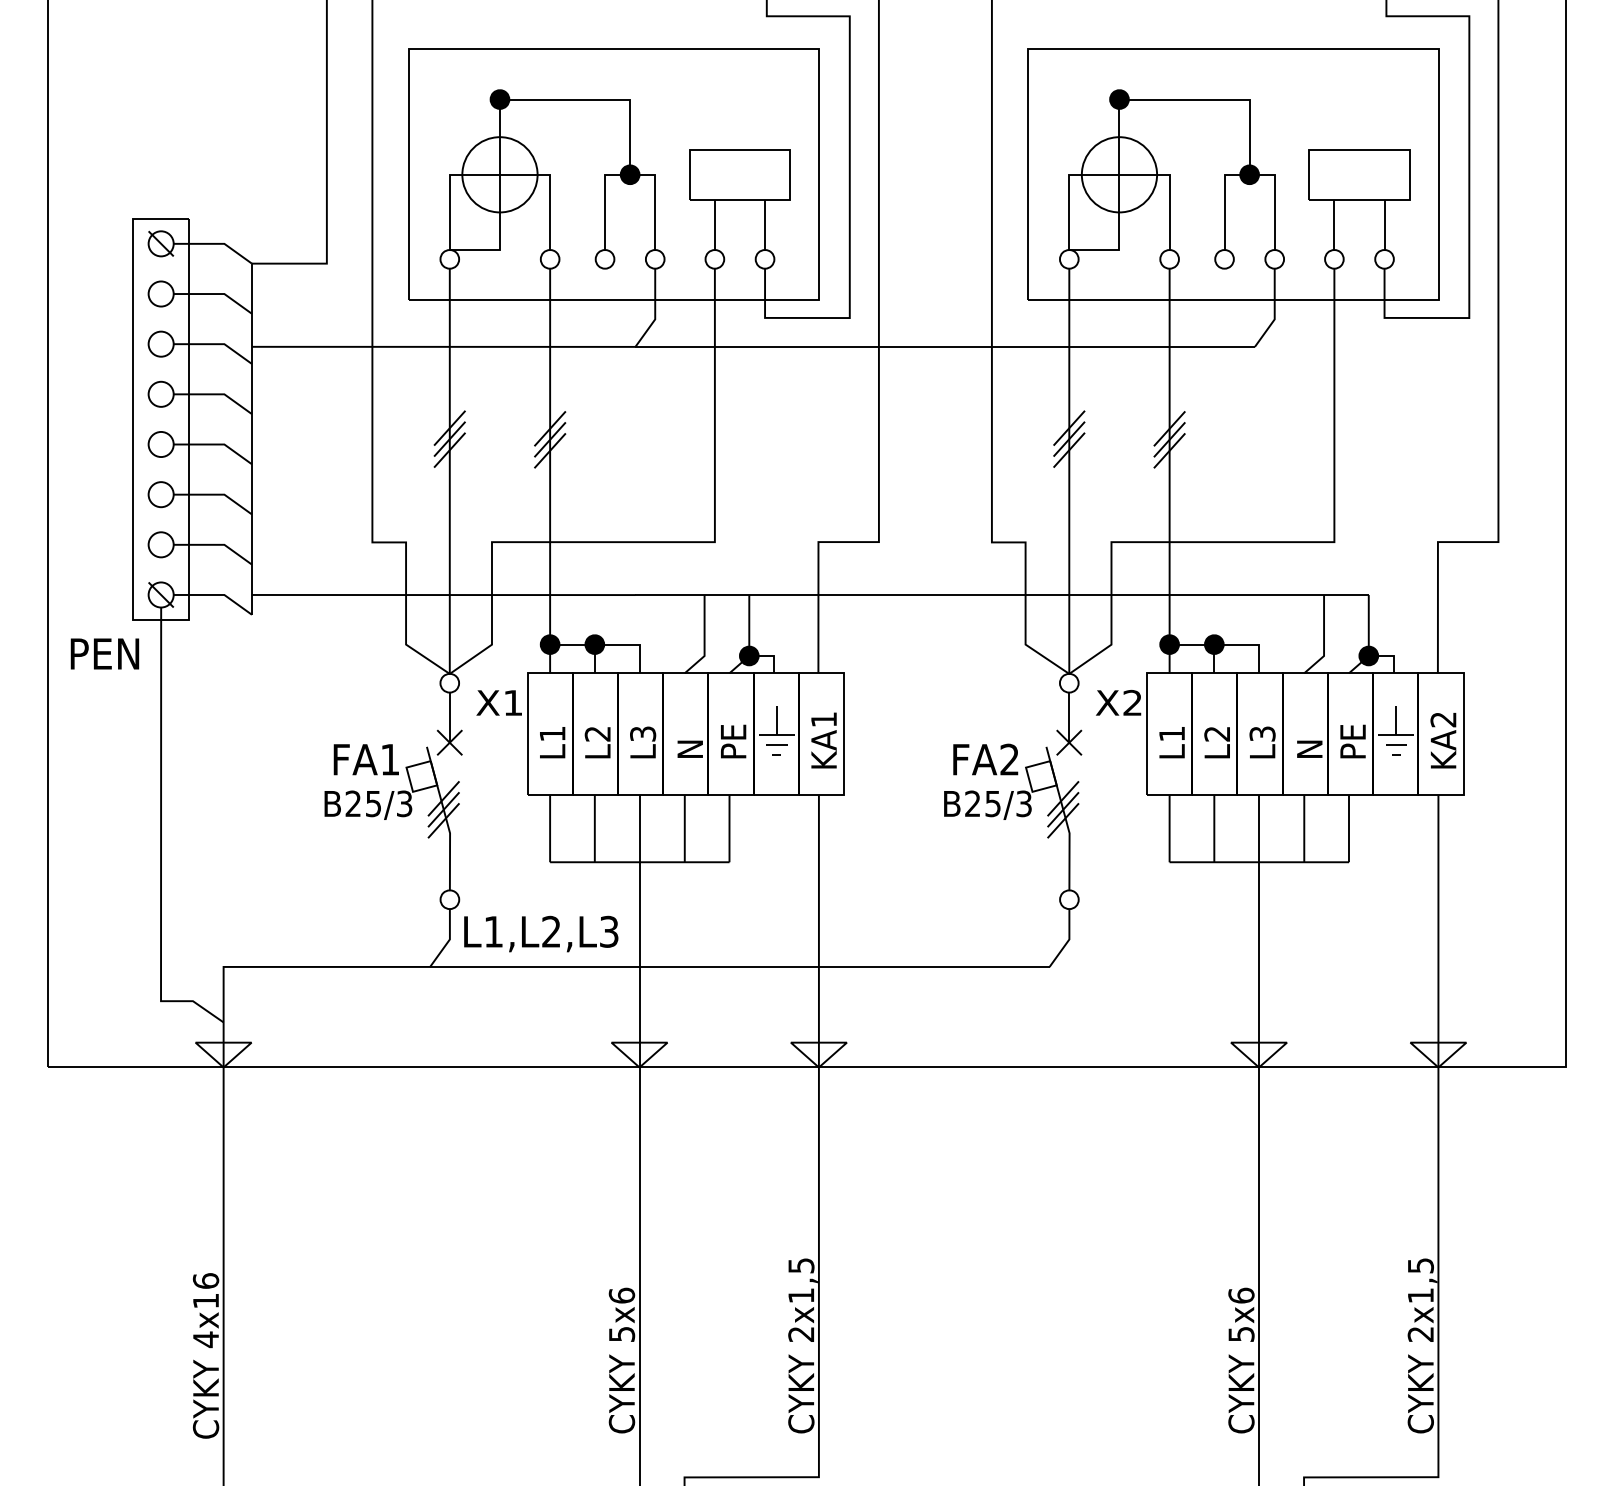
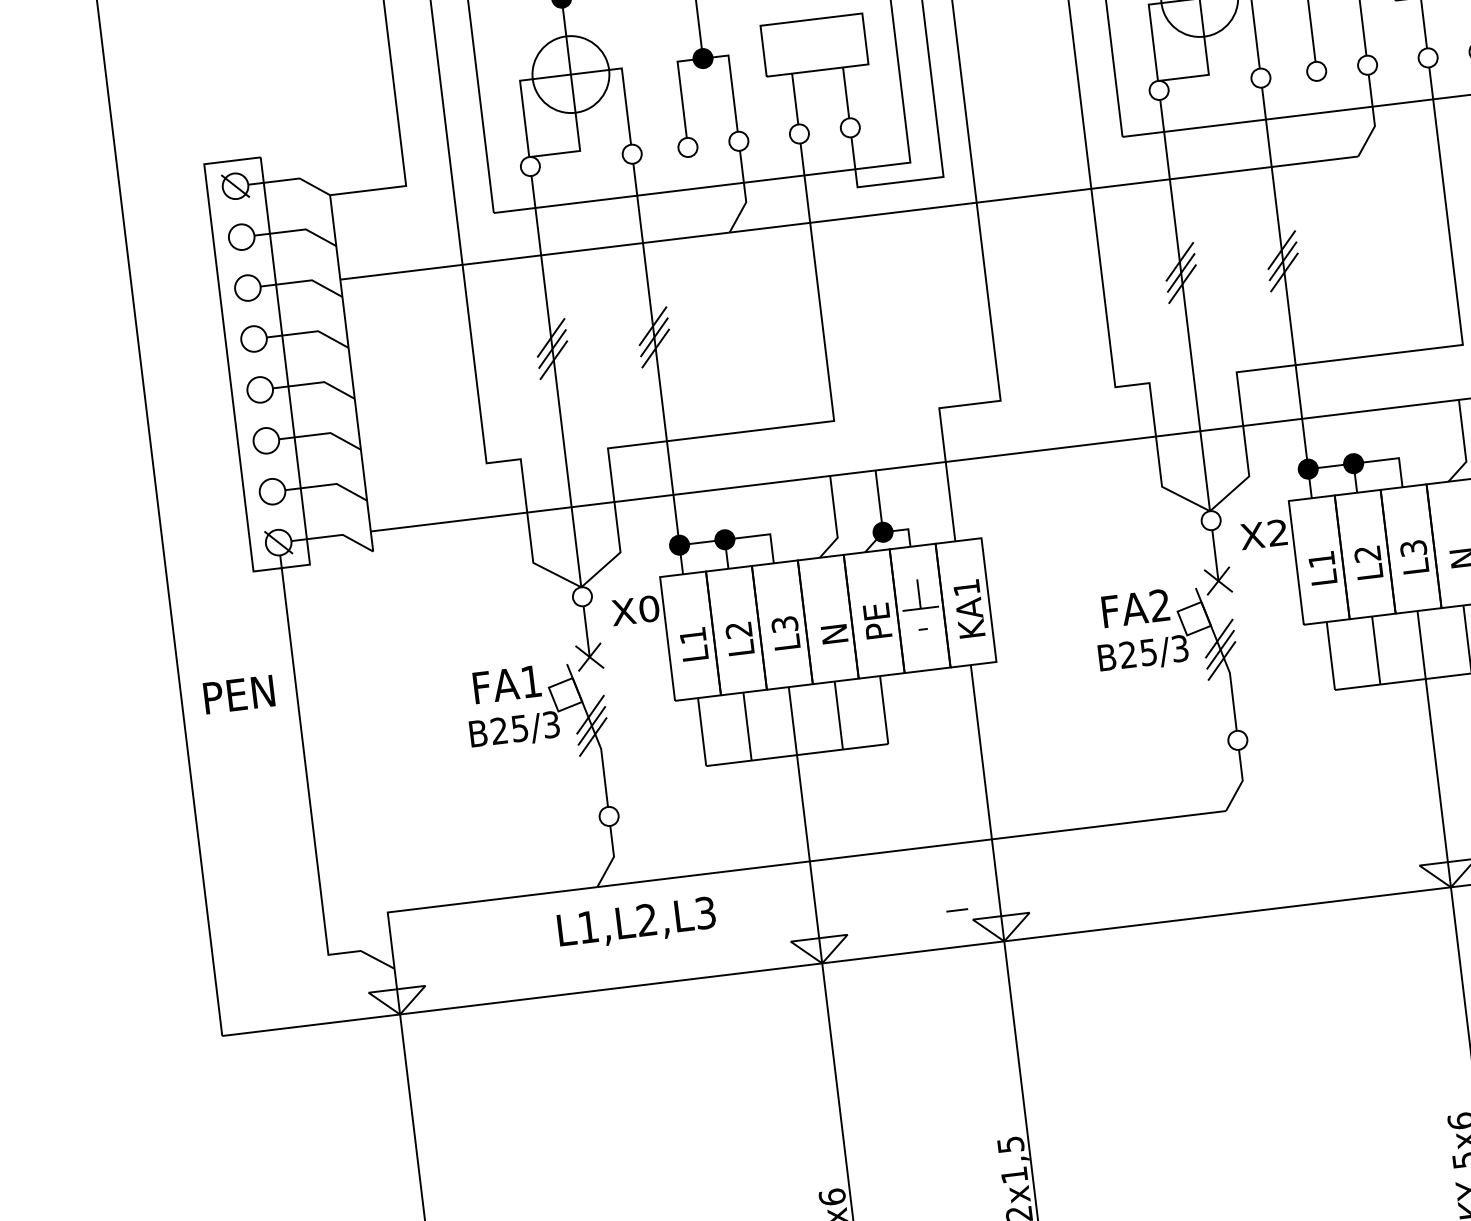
text: (104, 653) -> (238, 694), moved
text: (512, 702) -> (648, 608), X1 -> X0
line: (776, 744) -> (956, 910), moved
text: (541, 933) -> (637, 923), moved

